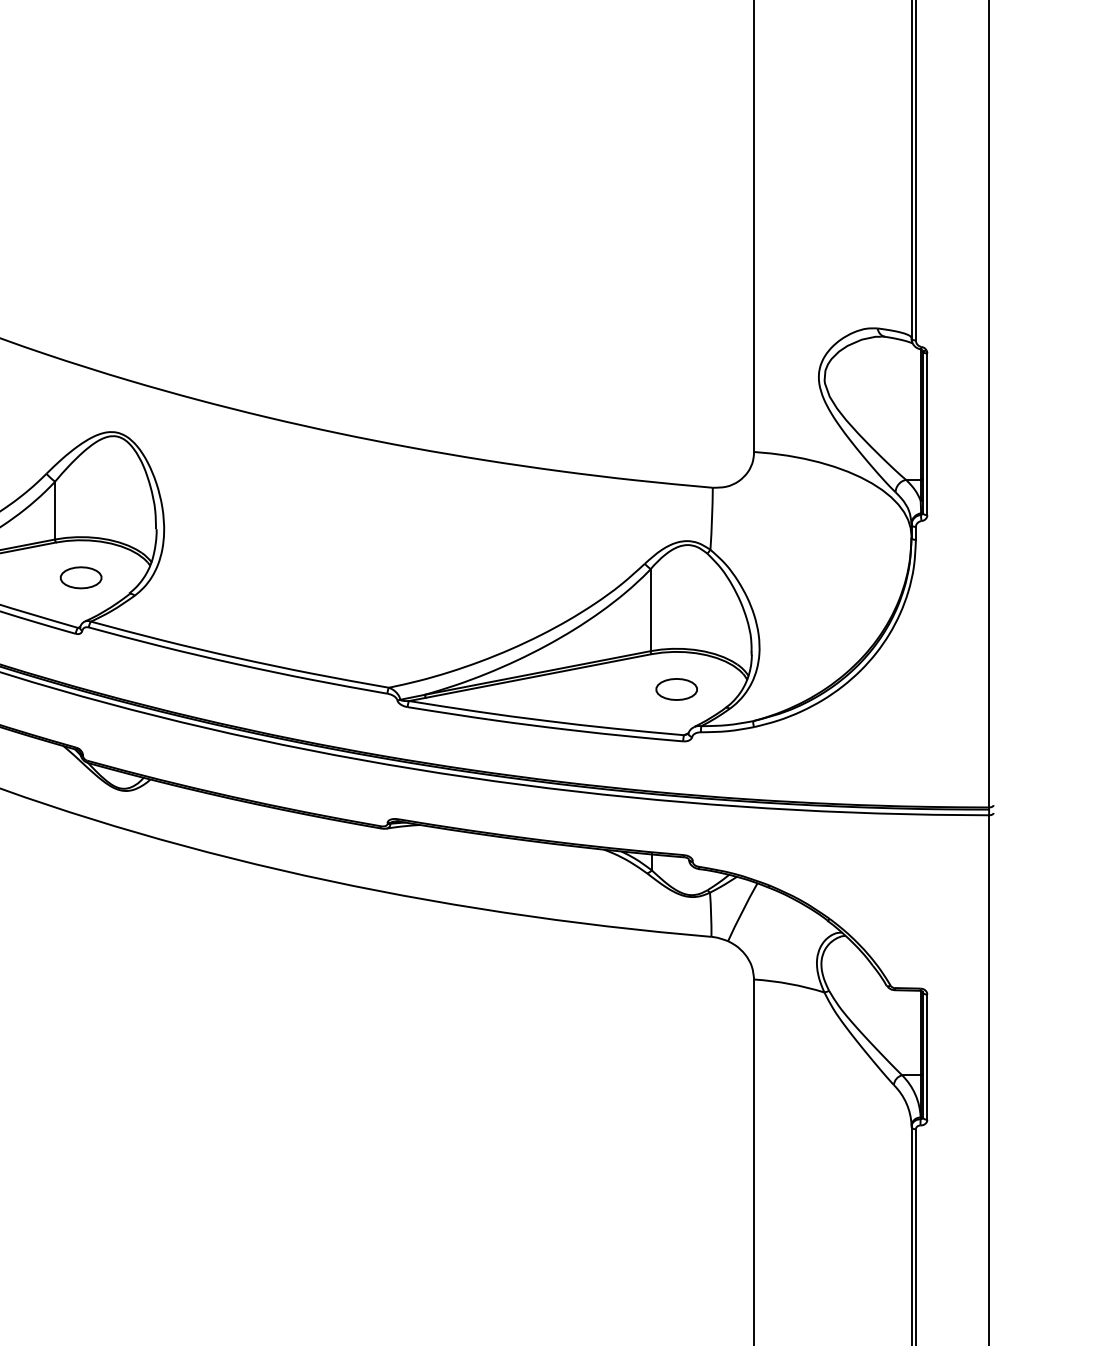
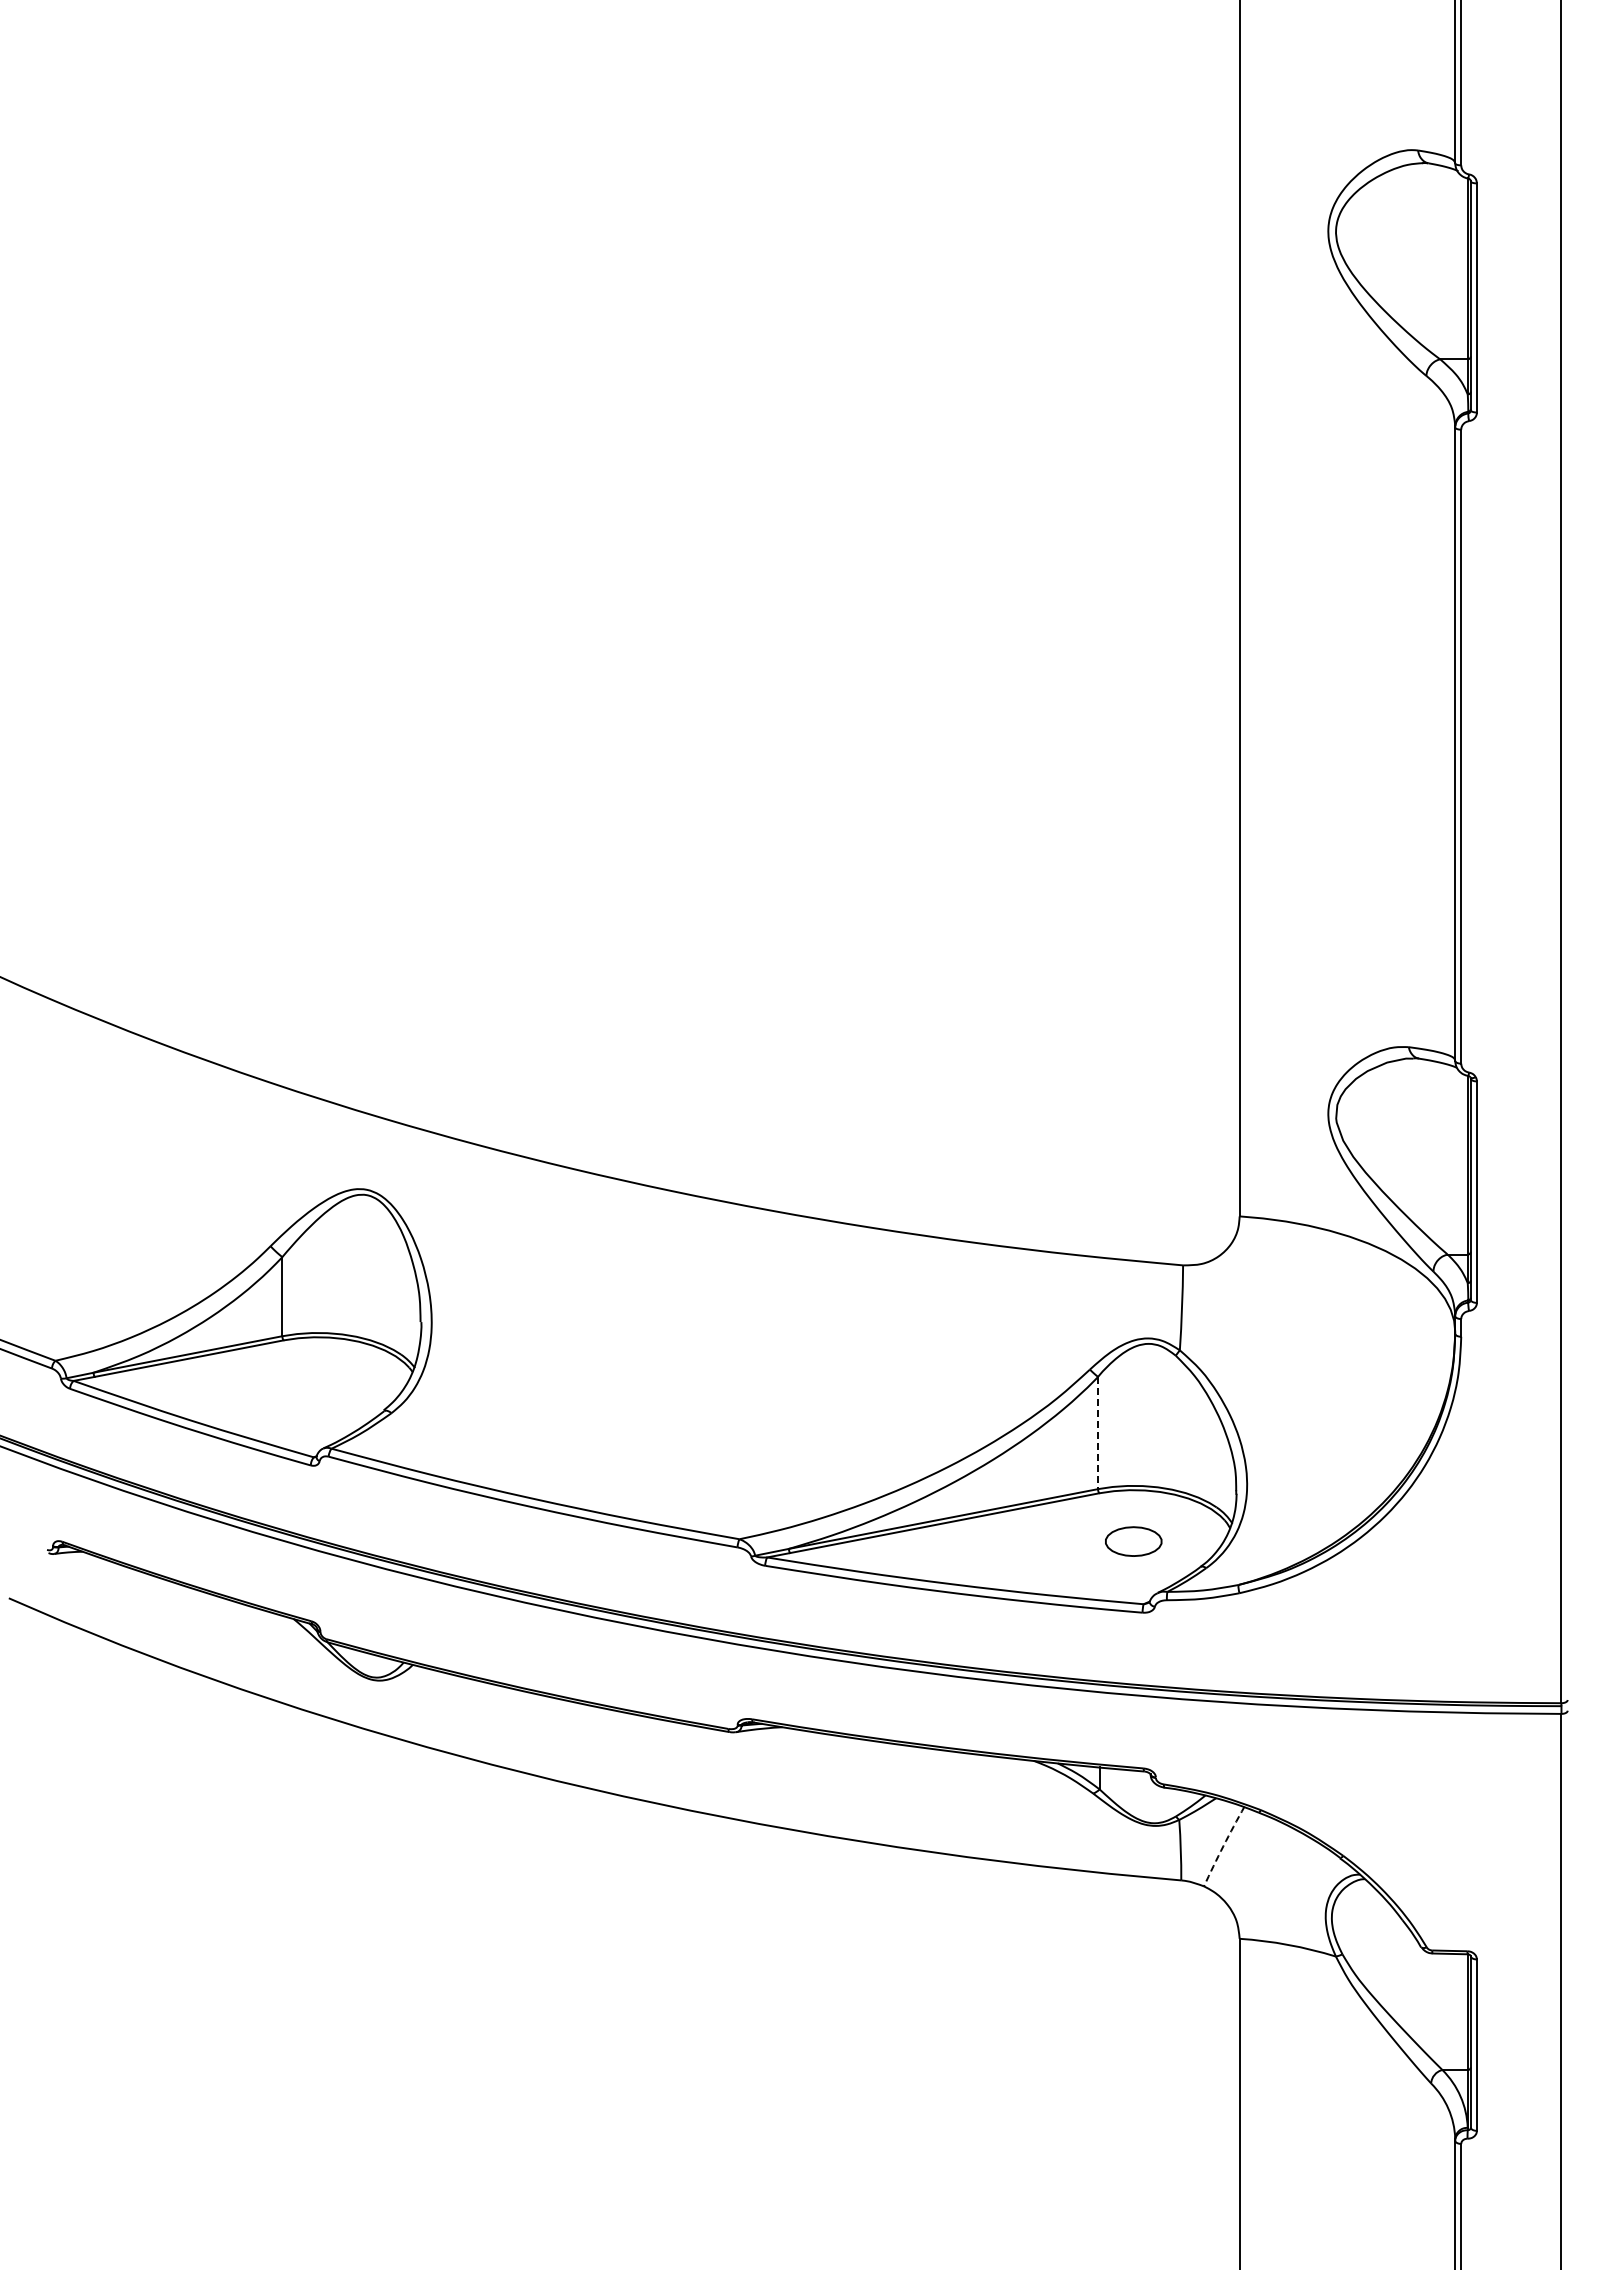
part: (80, 577) -> (317, 1388), removed
line: (651, 610) -> (1098, 1433), solid -> dashed
arc: (742, 912) -> (1223, 1846), solid -> dashed

